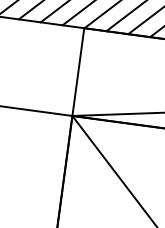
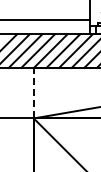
line: (78, 70) -> (33, 92), solid -> dashed

